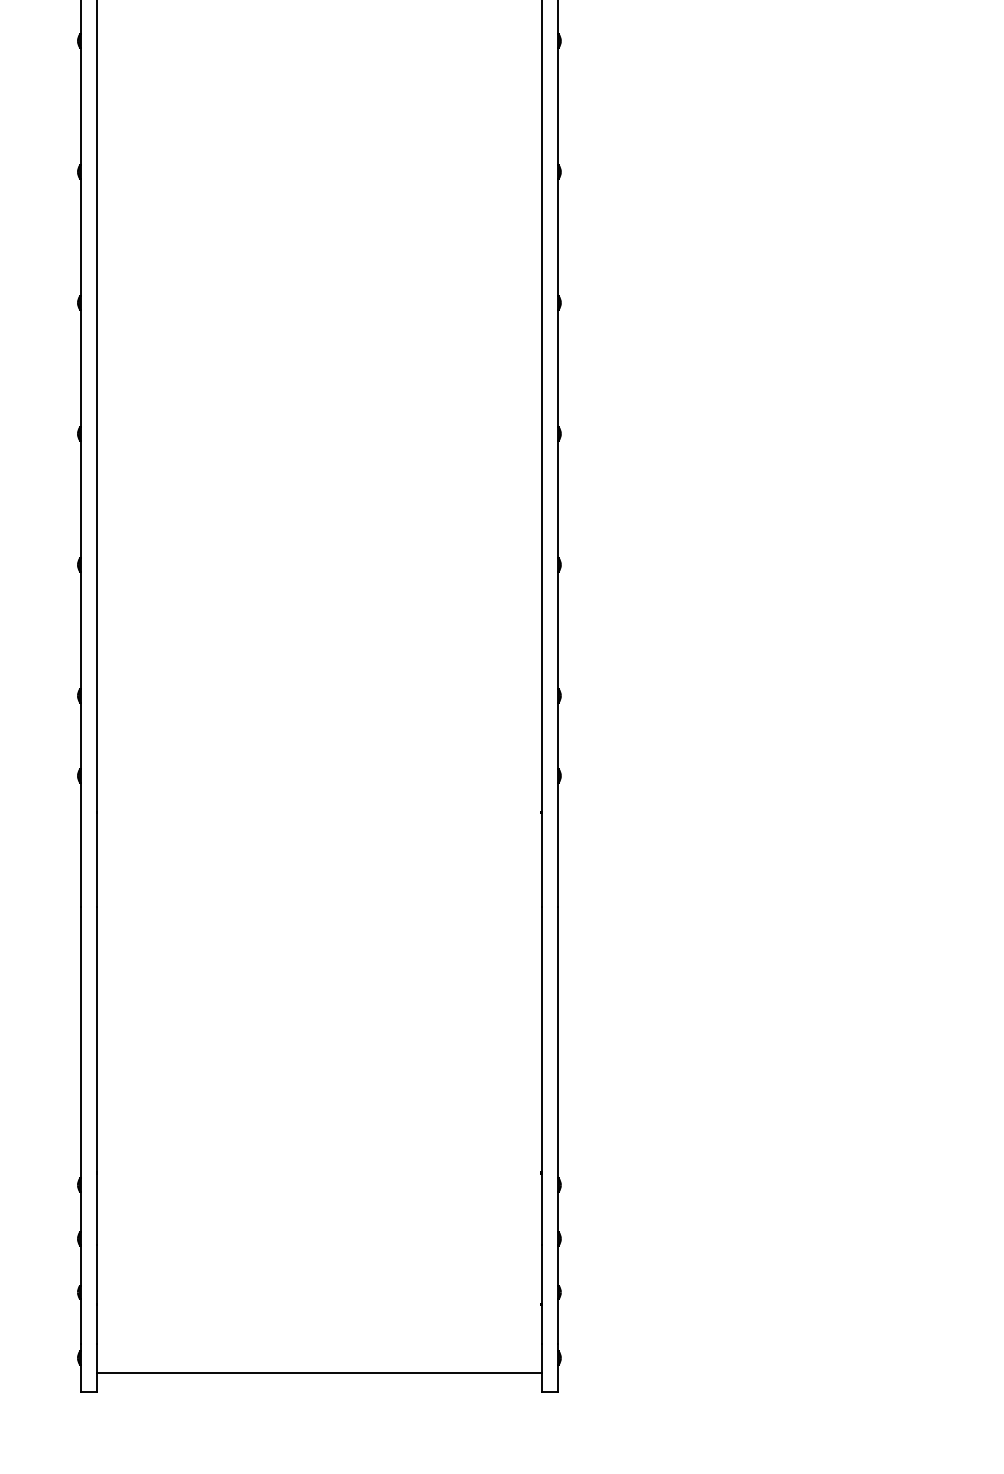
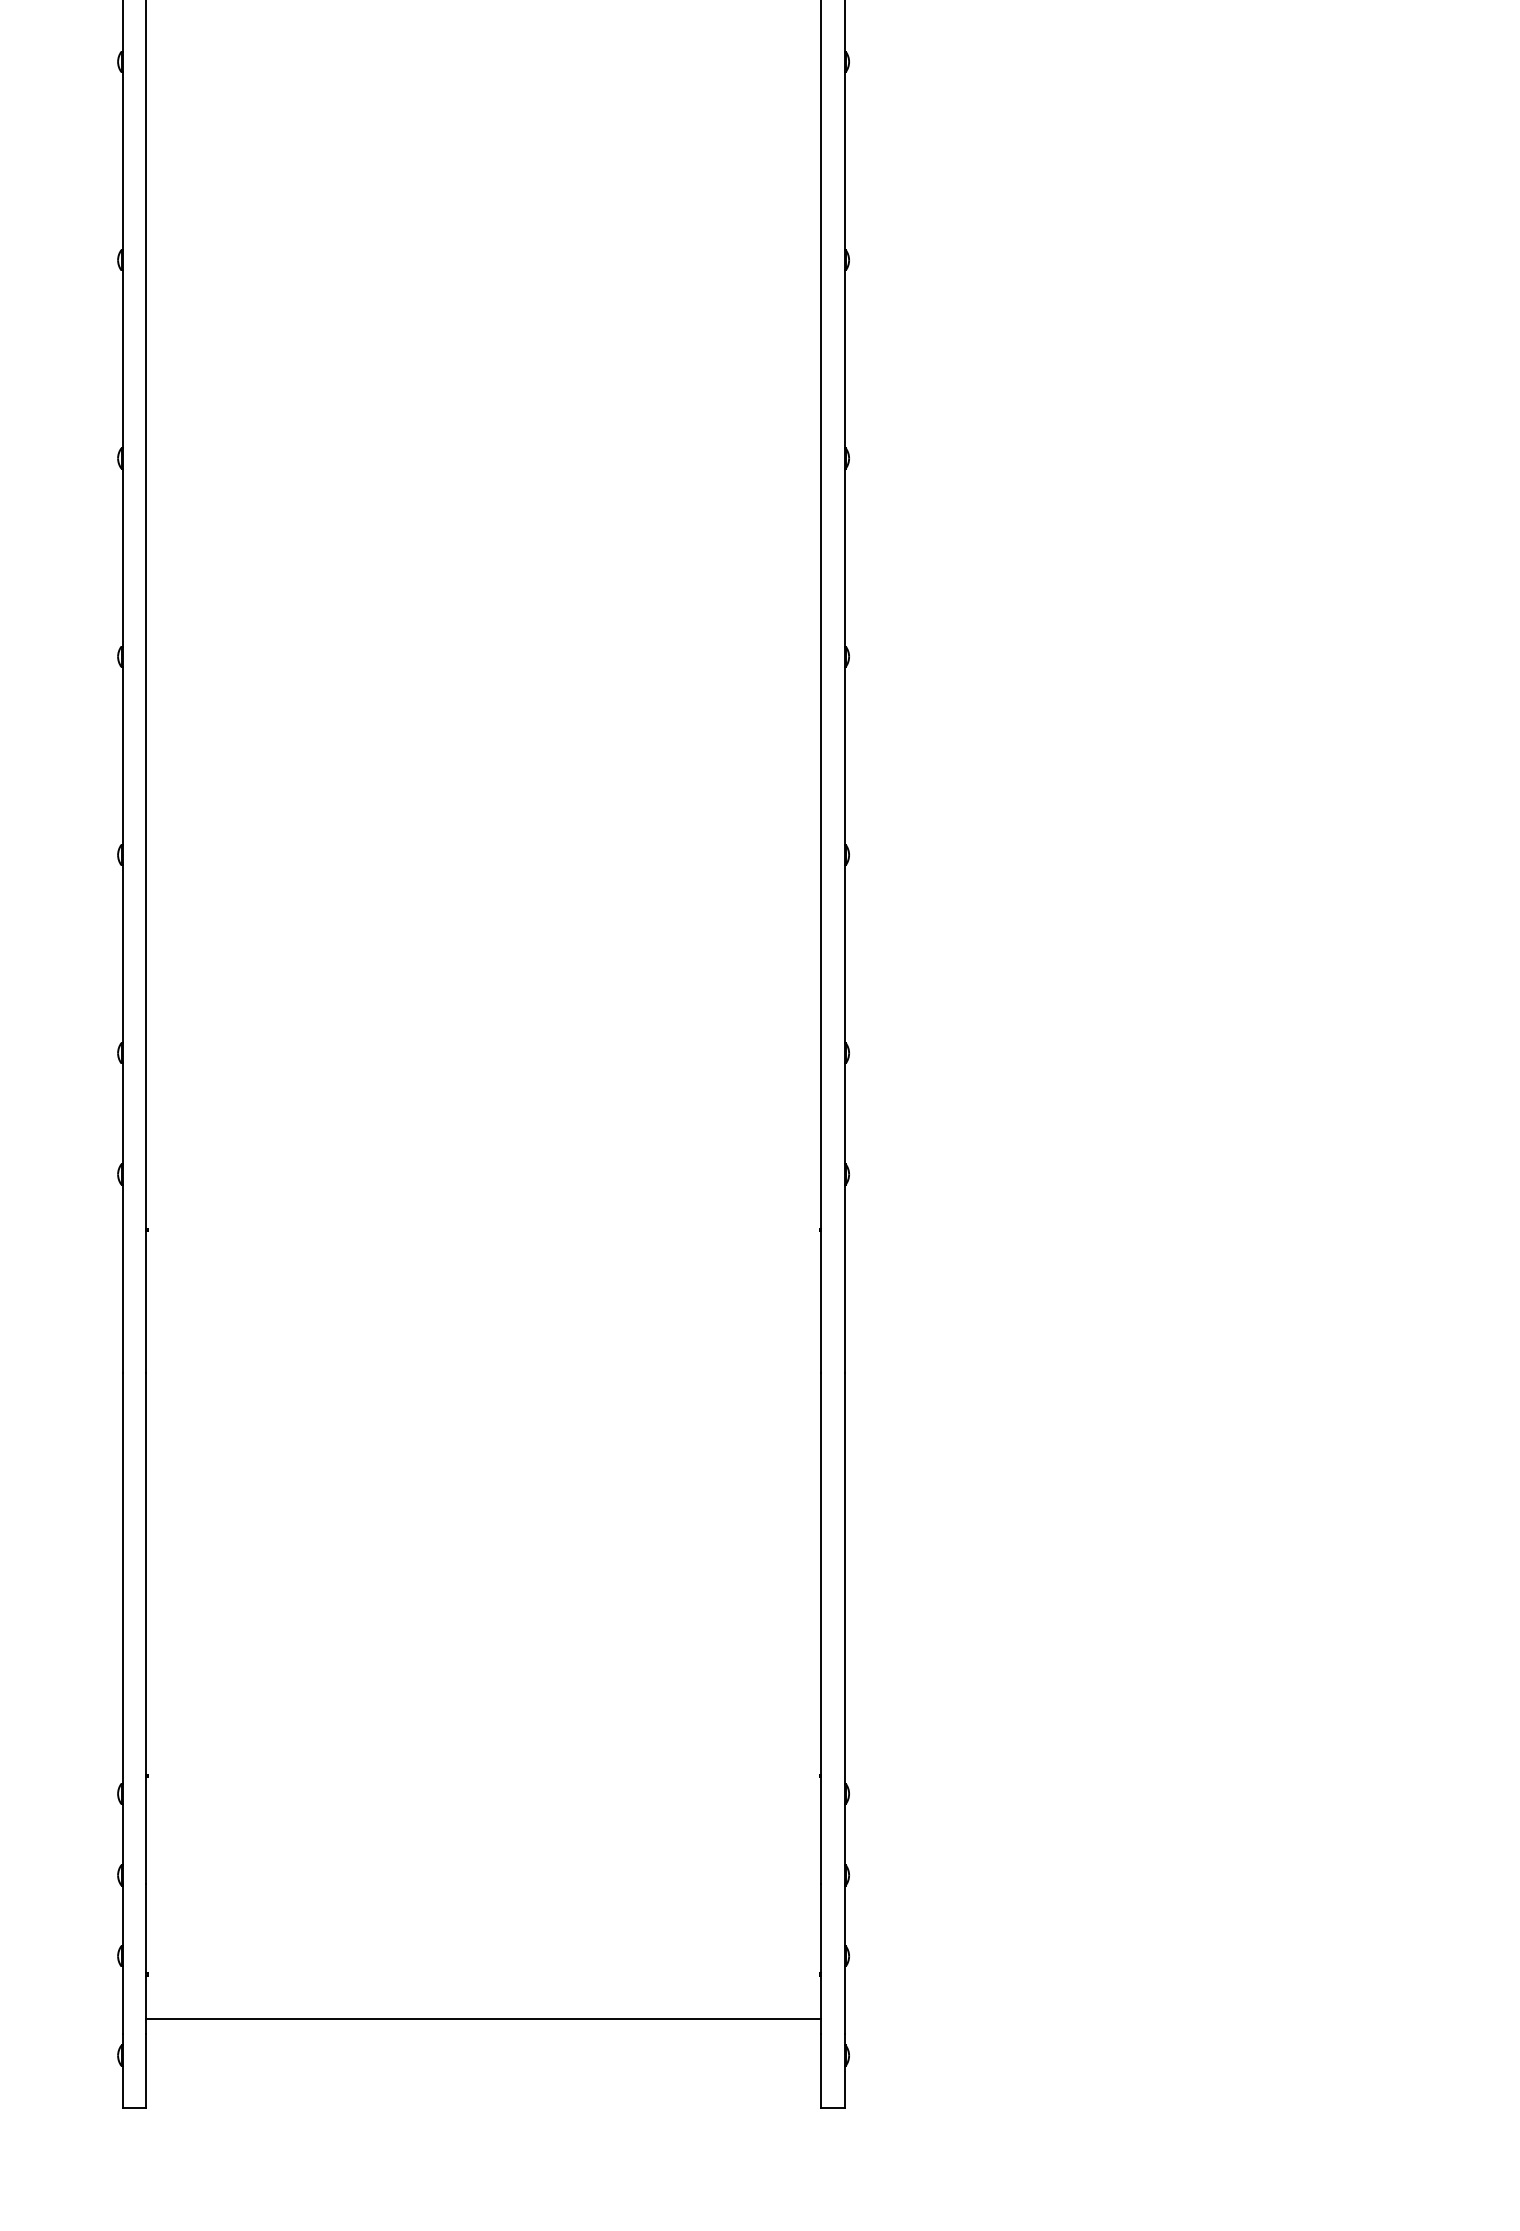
line: (319, 1372) -> (483, 2018), moved

